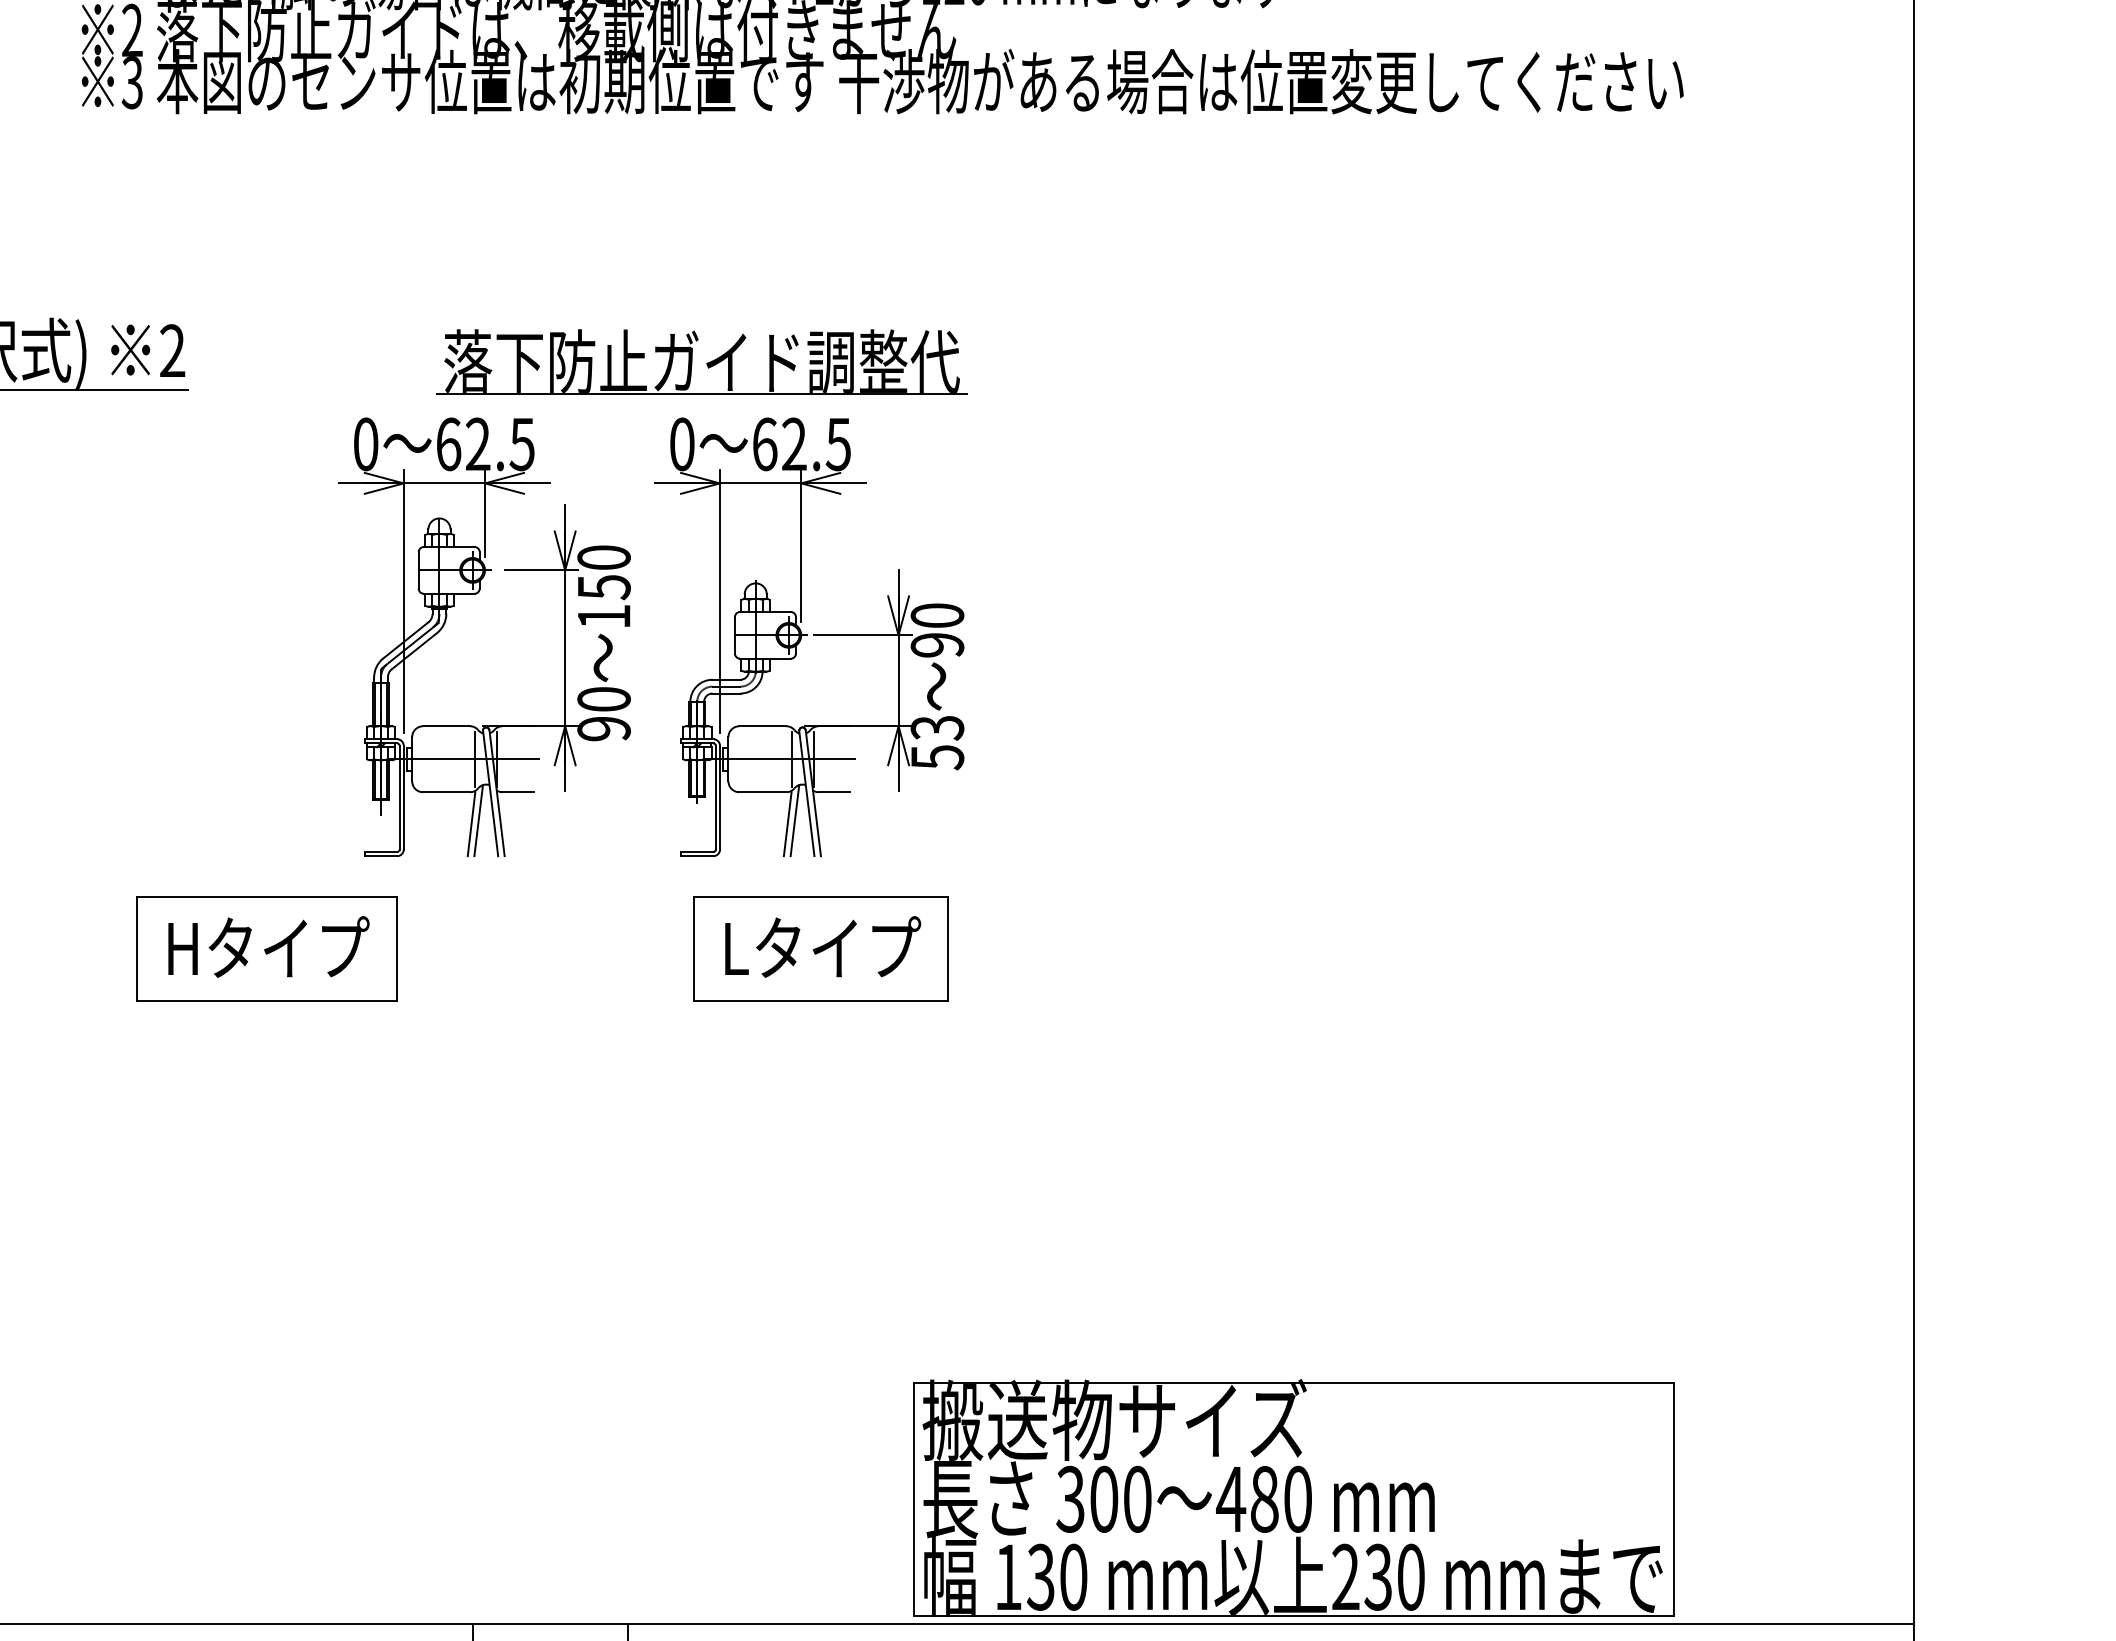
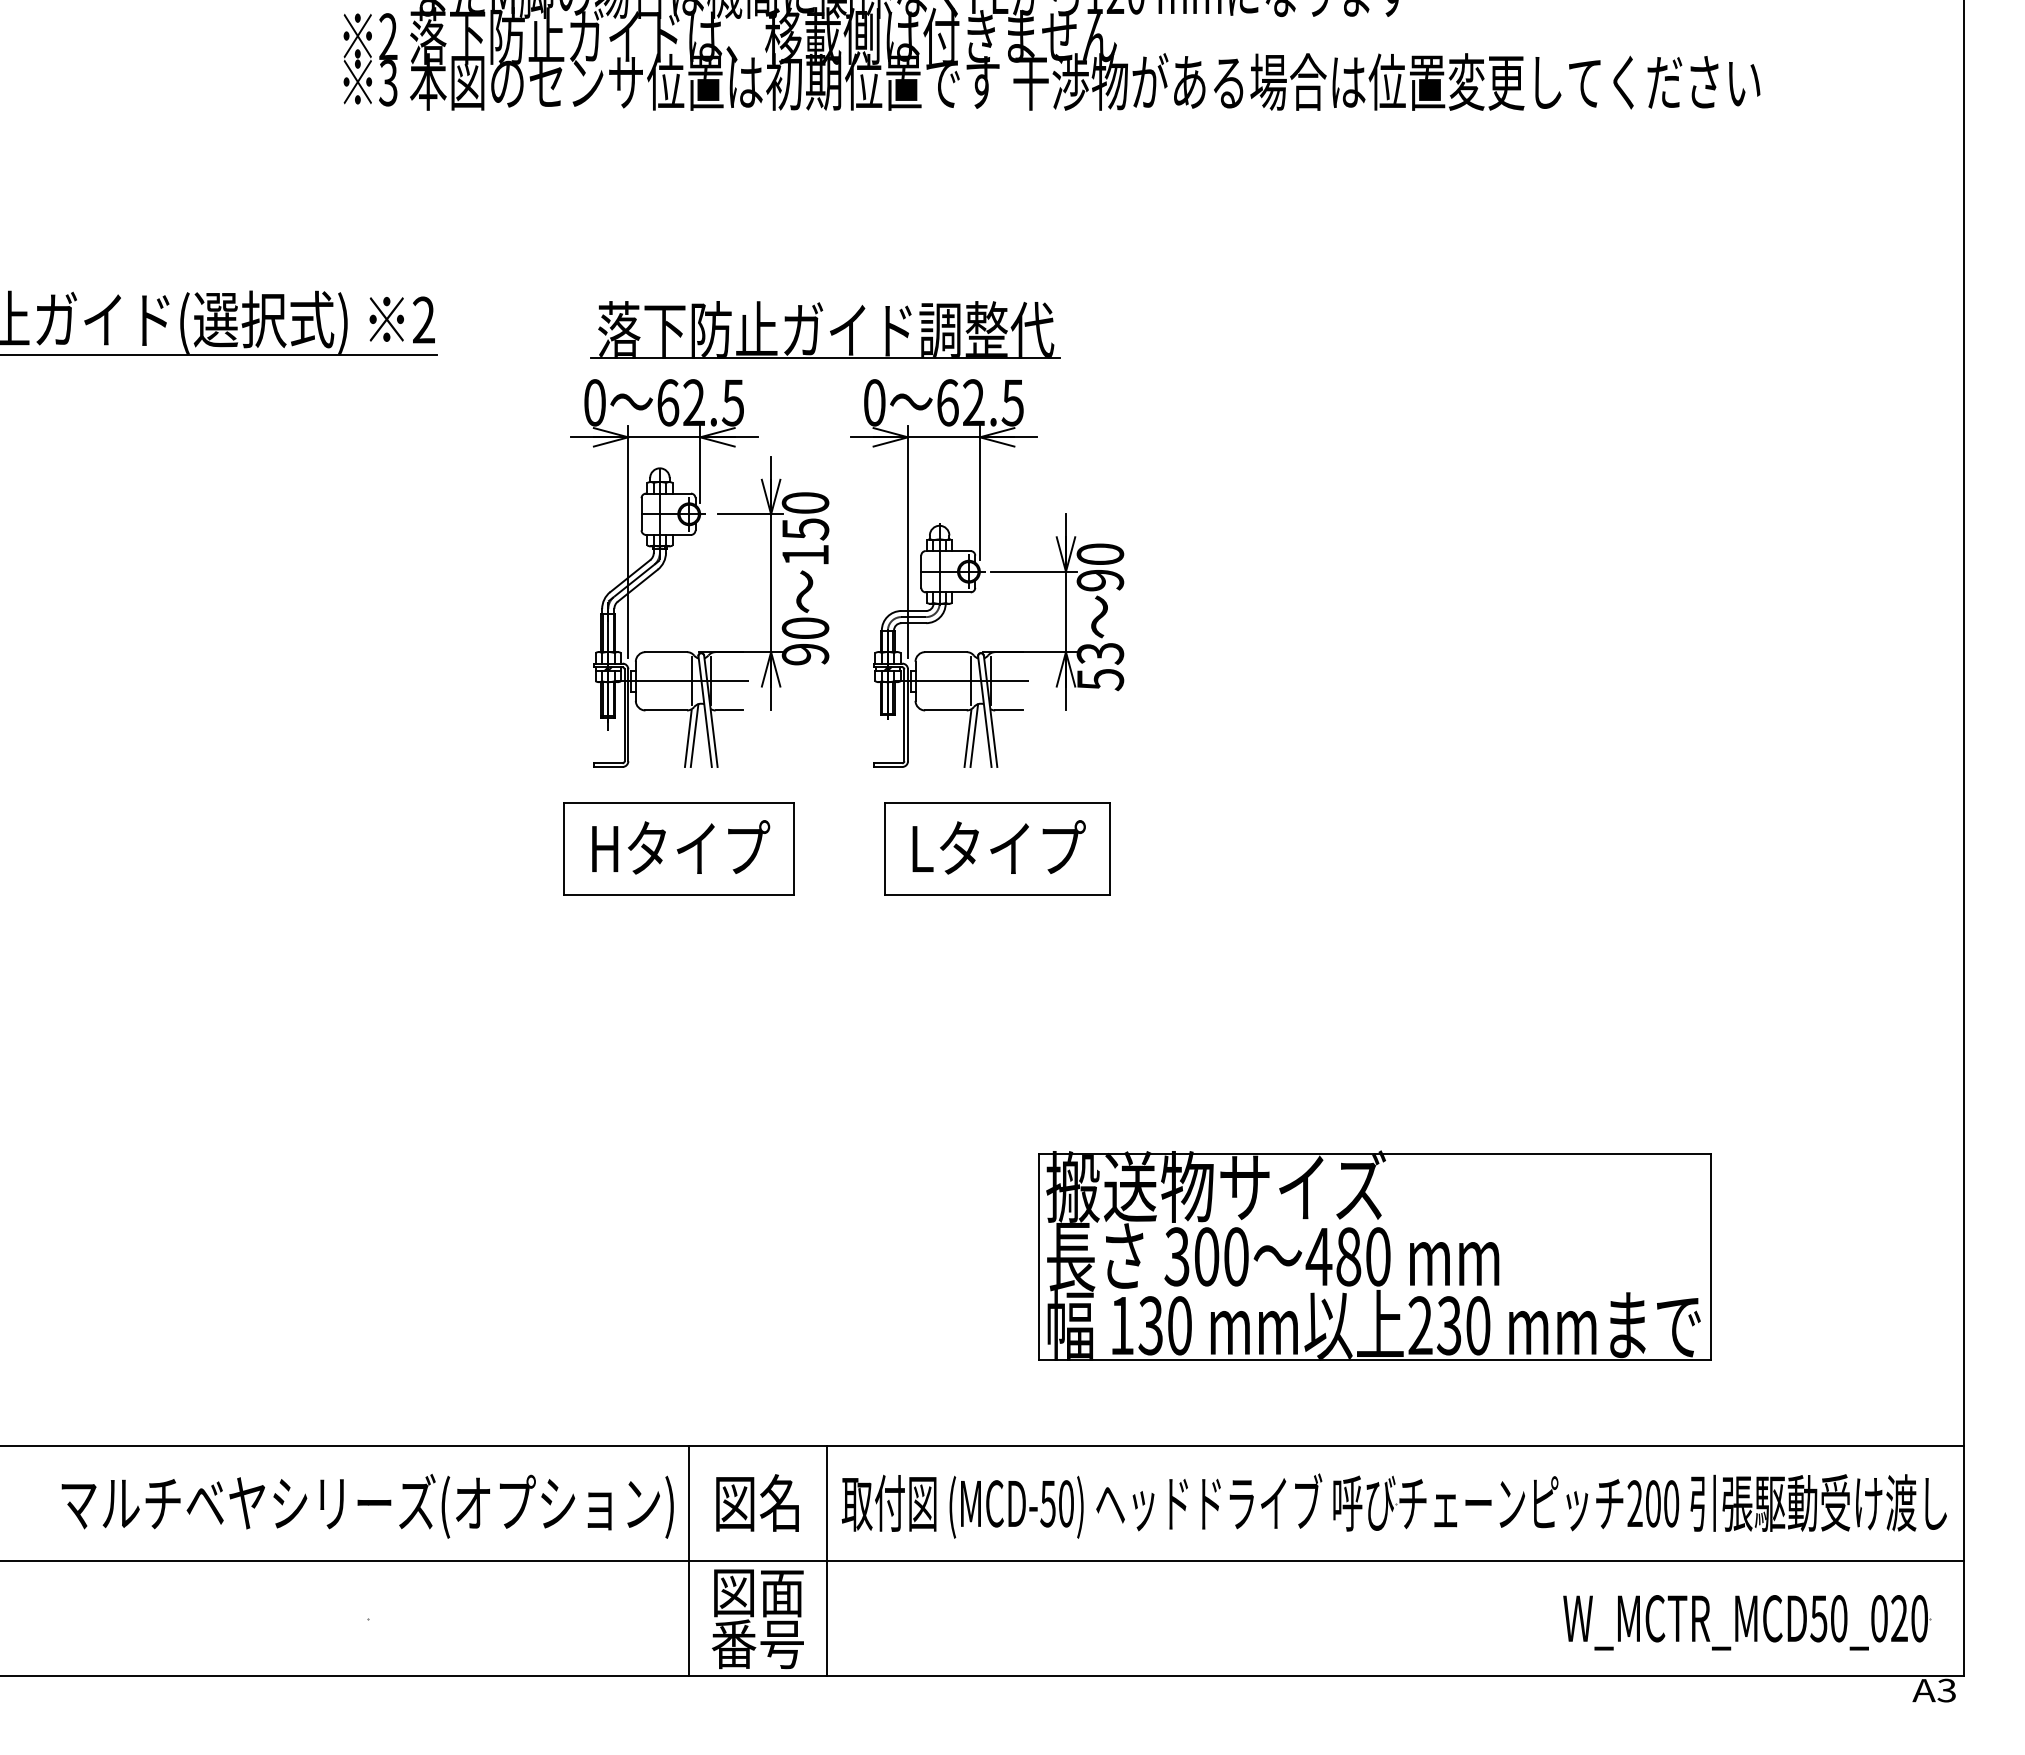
part: (701, 361) -> (825, 329), moved
part: (265, 948) -> (678, 848), moved
part: (1293, 1497) -> (1374, 1255), moved

